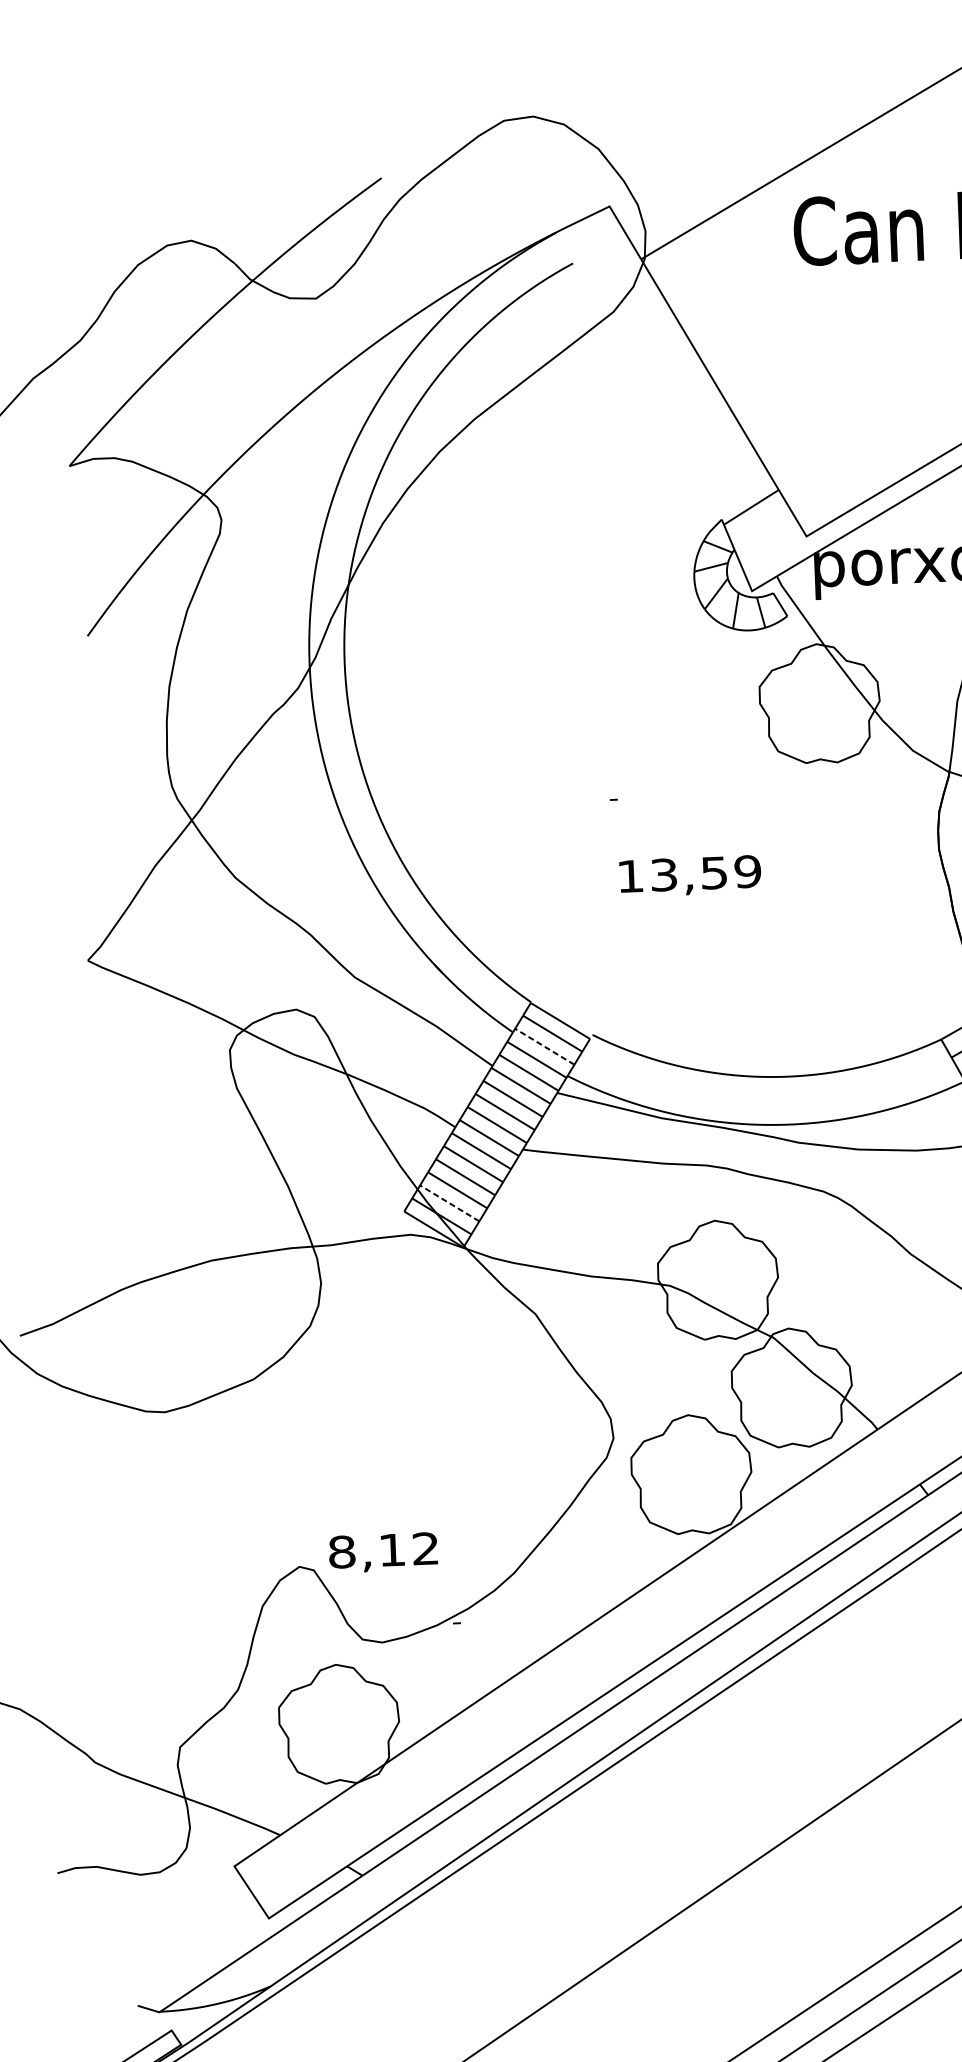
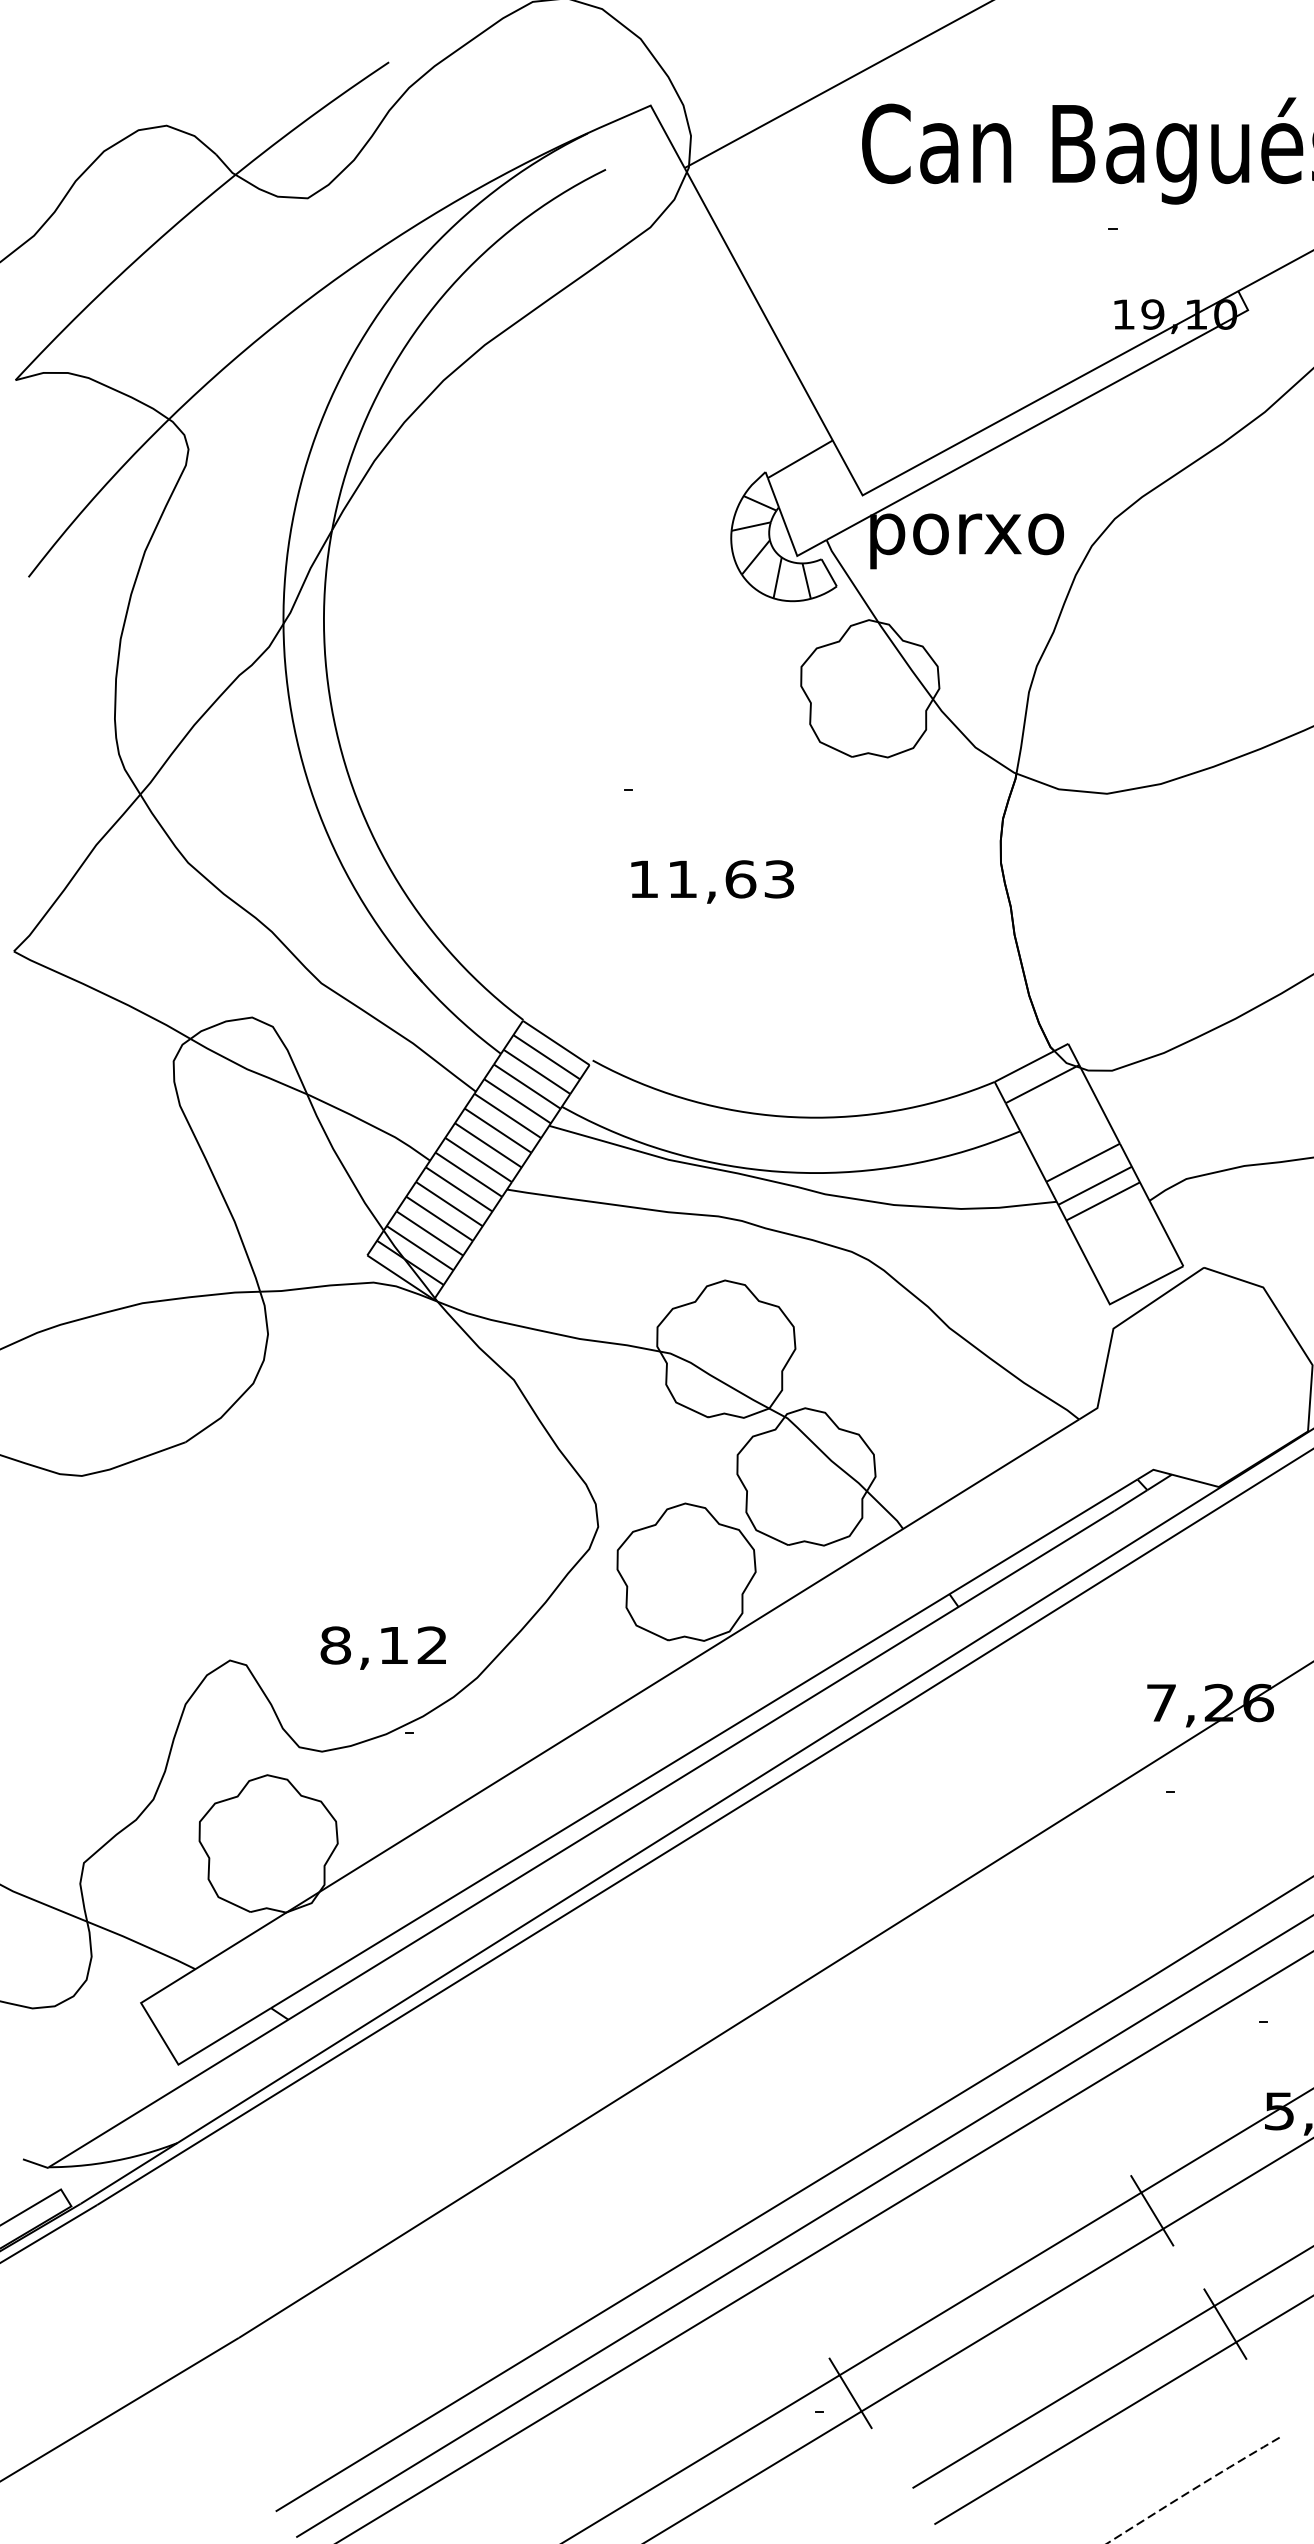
text: (706, 873) -> (731, 879), 13,59 -> 11,63
line: (545, 1046) -> (537, 1071), dashed -> solid
line: (450, 1203) -> (420, 1248), dashed -> solid
text: (382, 1552) -> (382, 1647), moved

